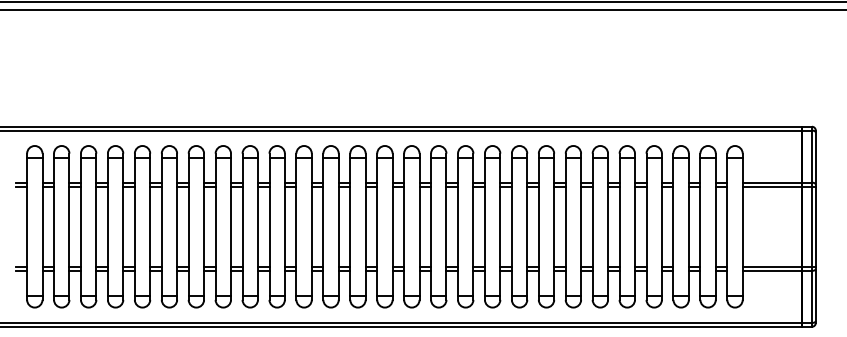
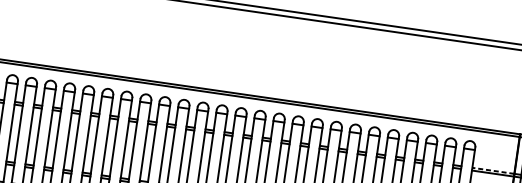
line: (772, 182) -> (493, 170), solid -> dashed

